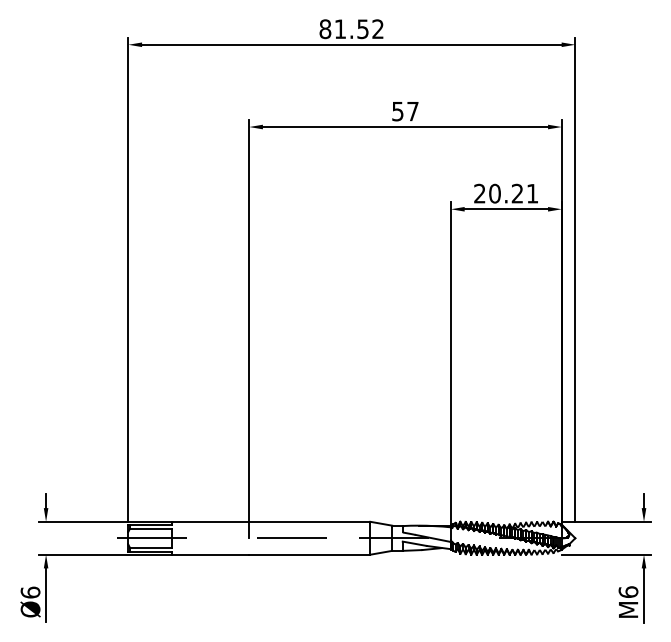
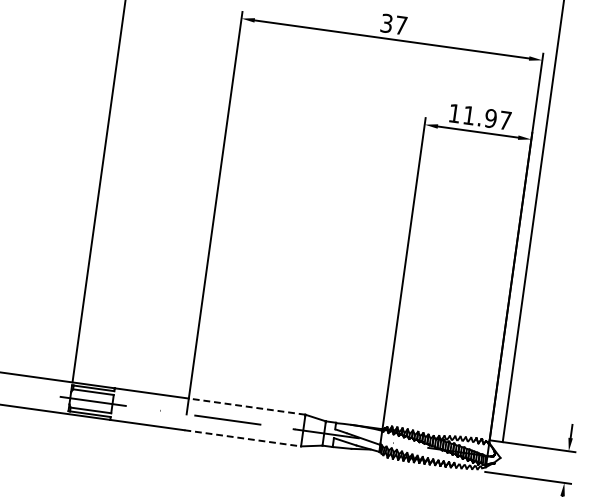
text: (397, 110) -> (386, 22), 57 -> 37
text: (506, 193) -> (480, 116), 20.21 -> 11.97
line: (309, 521) -> (246, 406), solid -> dashed
line: (309, 554) -> (242, 438), solid -> dashed

